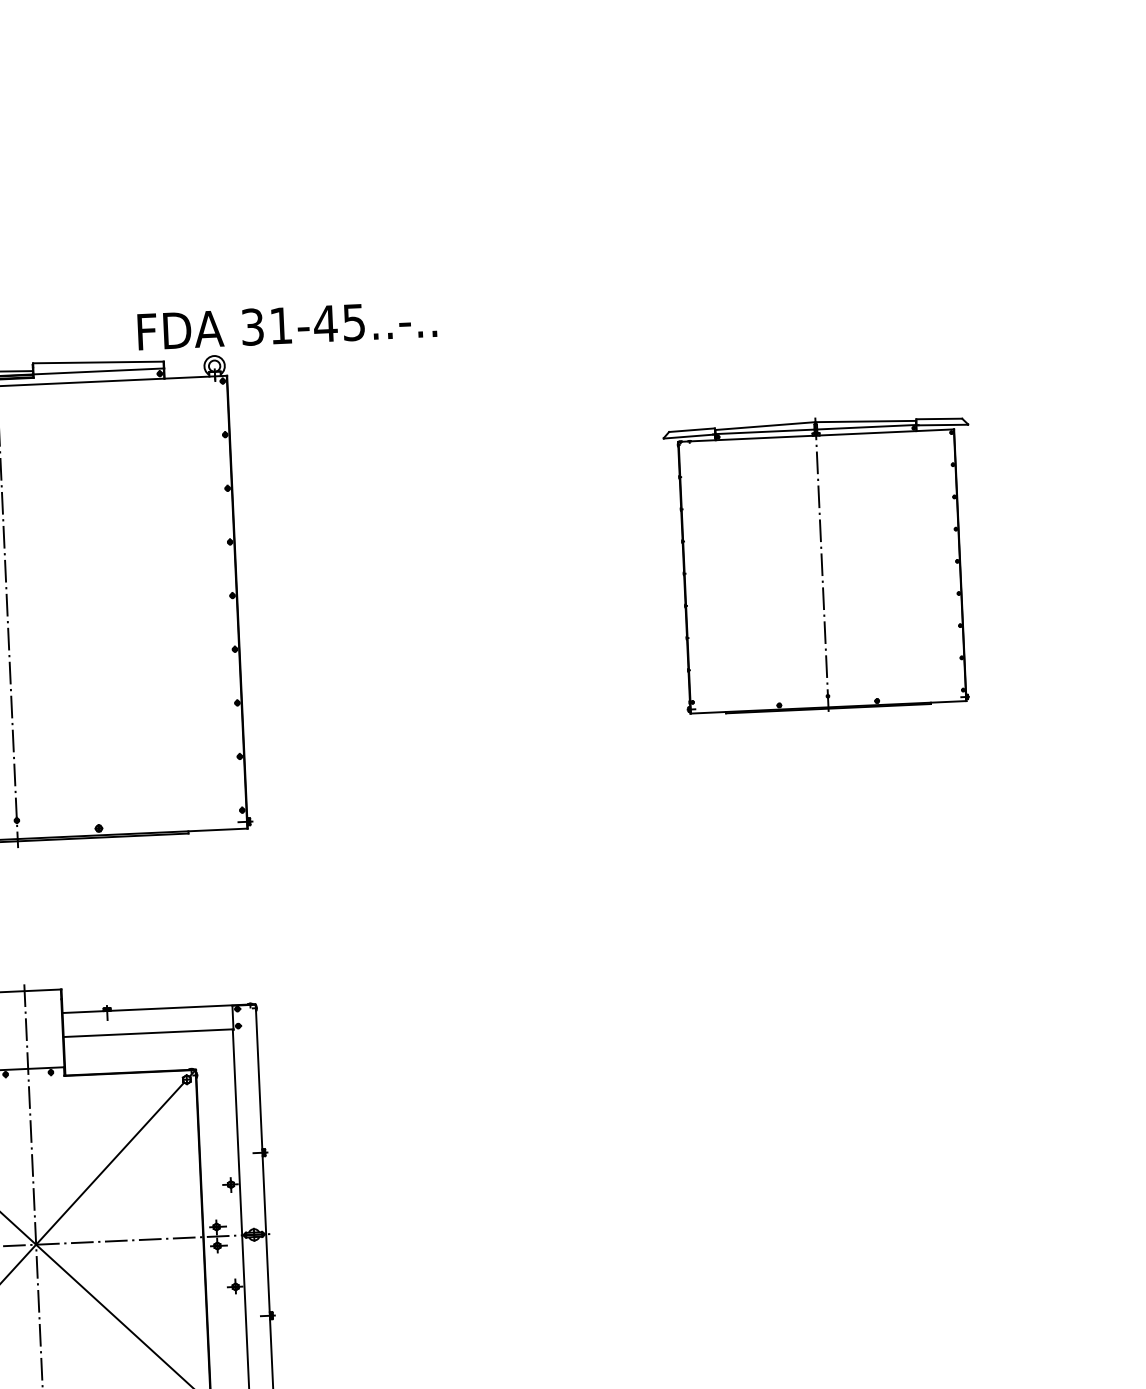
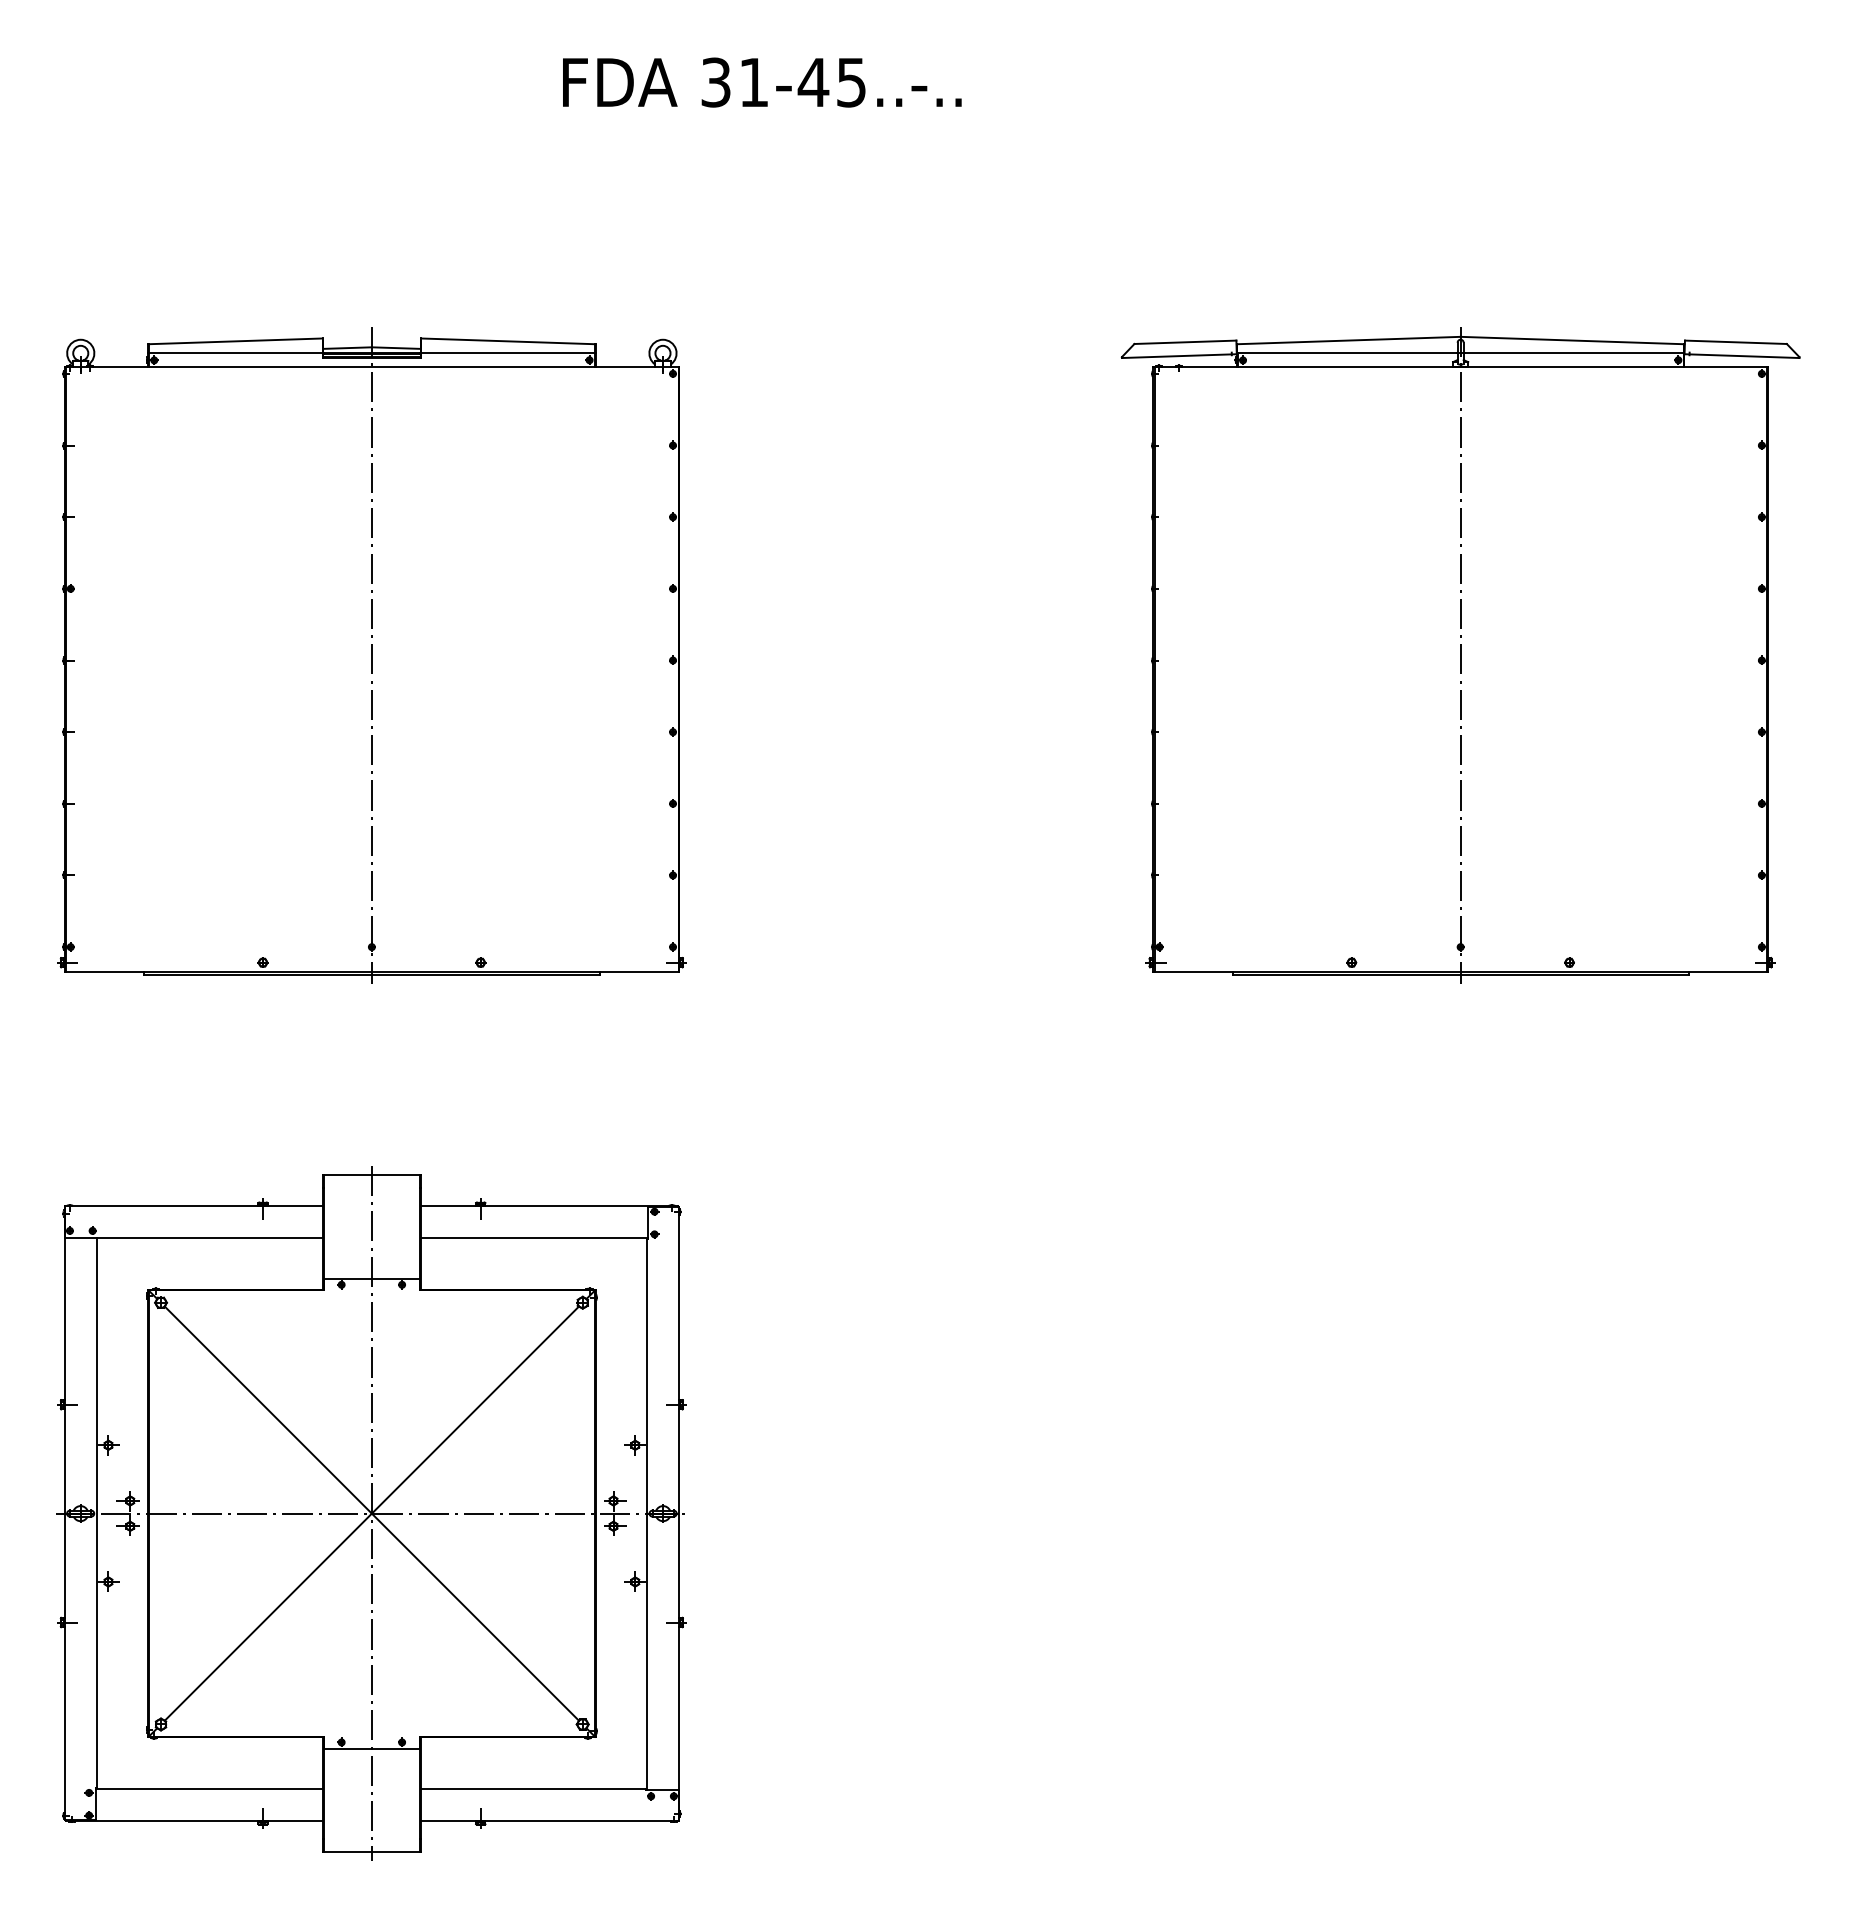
text: (287, 325) -> (762, 82), moved
part: (821, 565) -> (1460, 655), size x1.67

